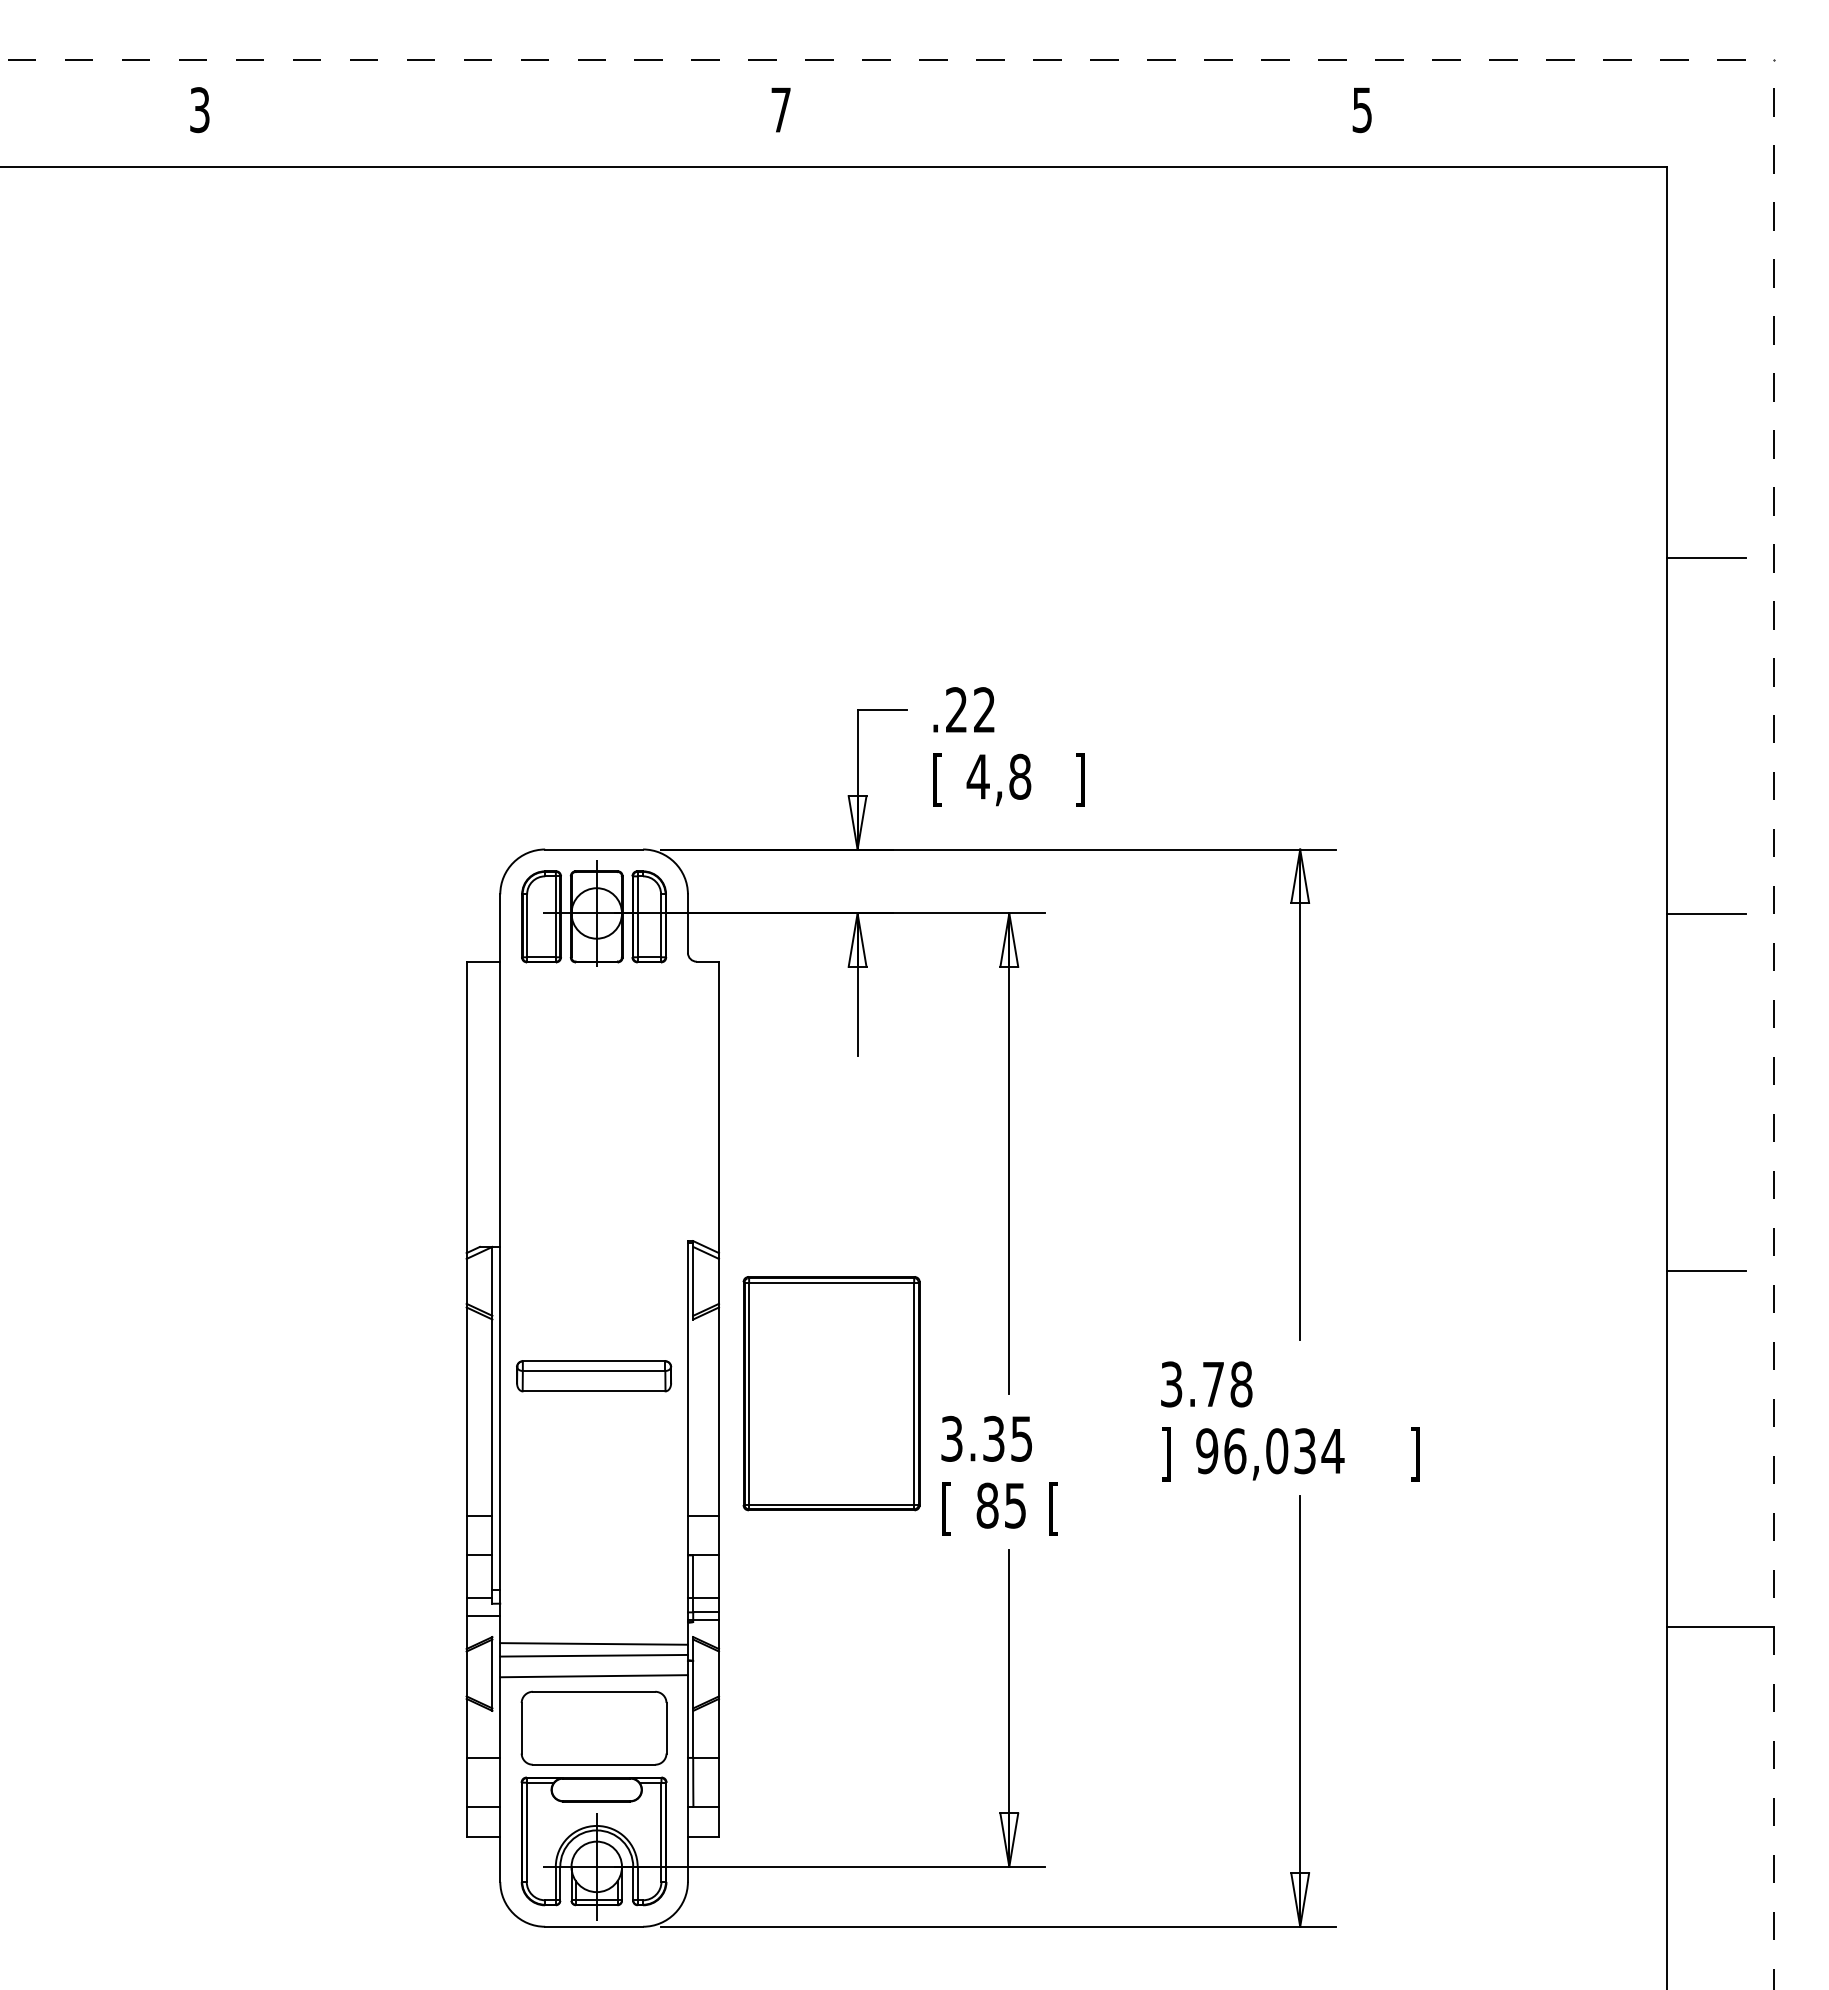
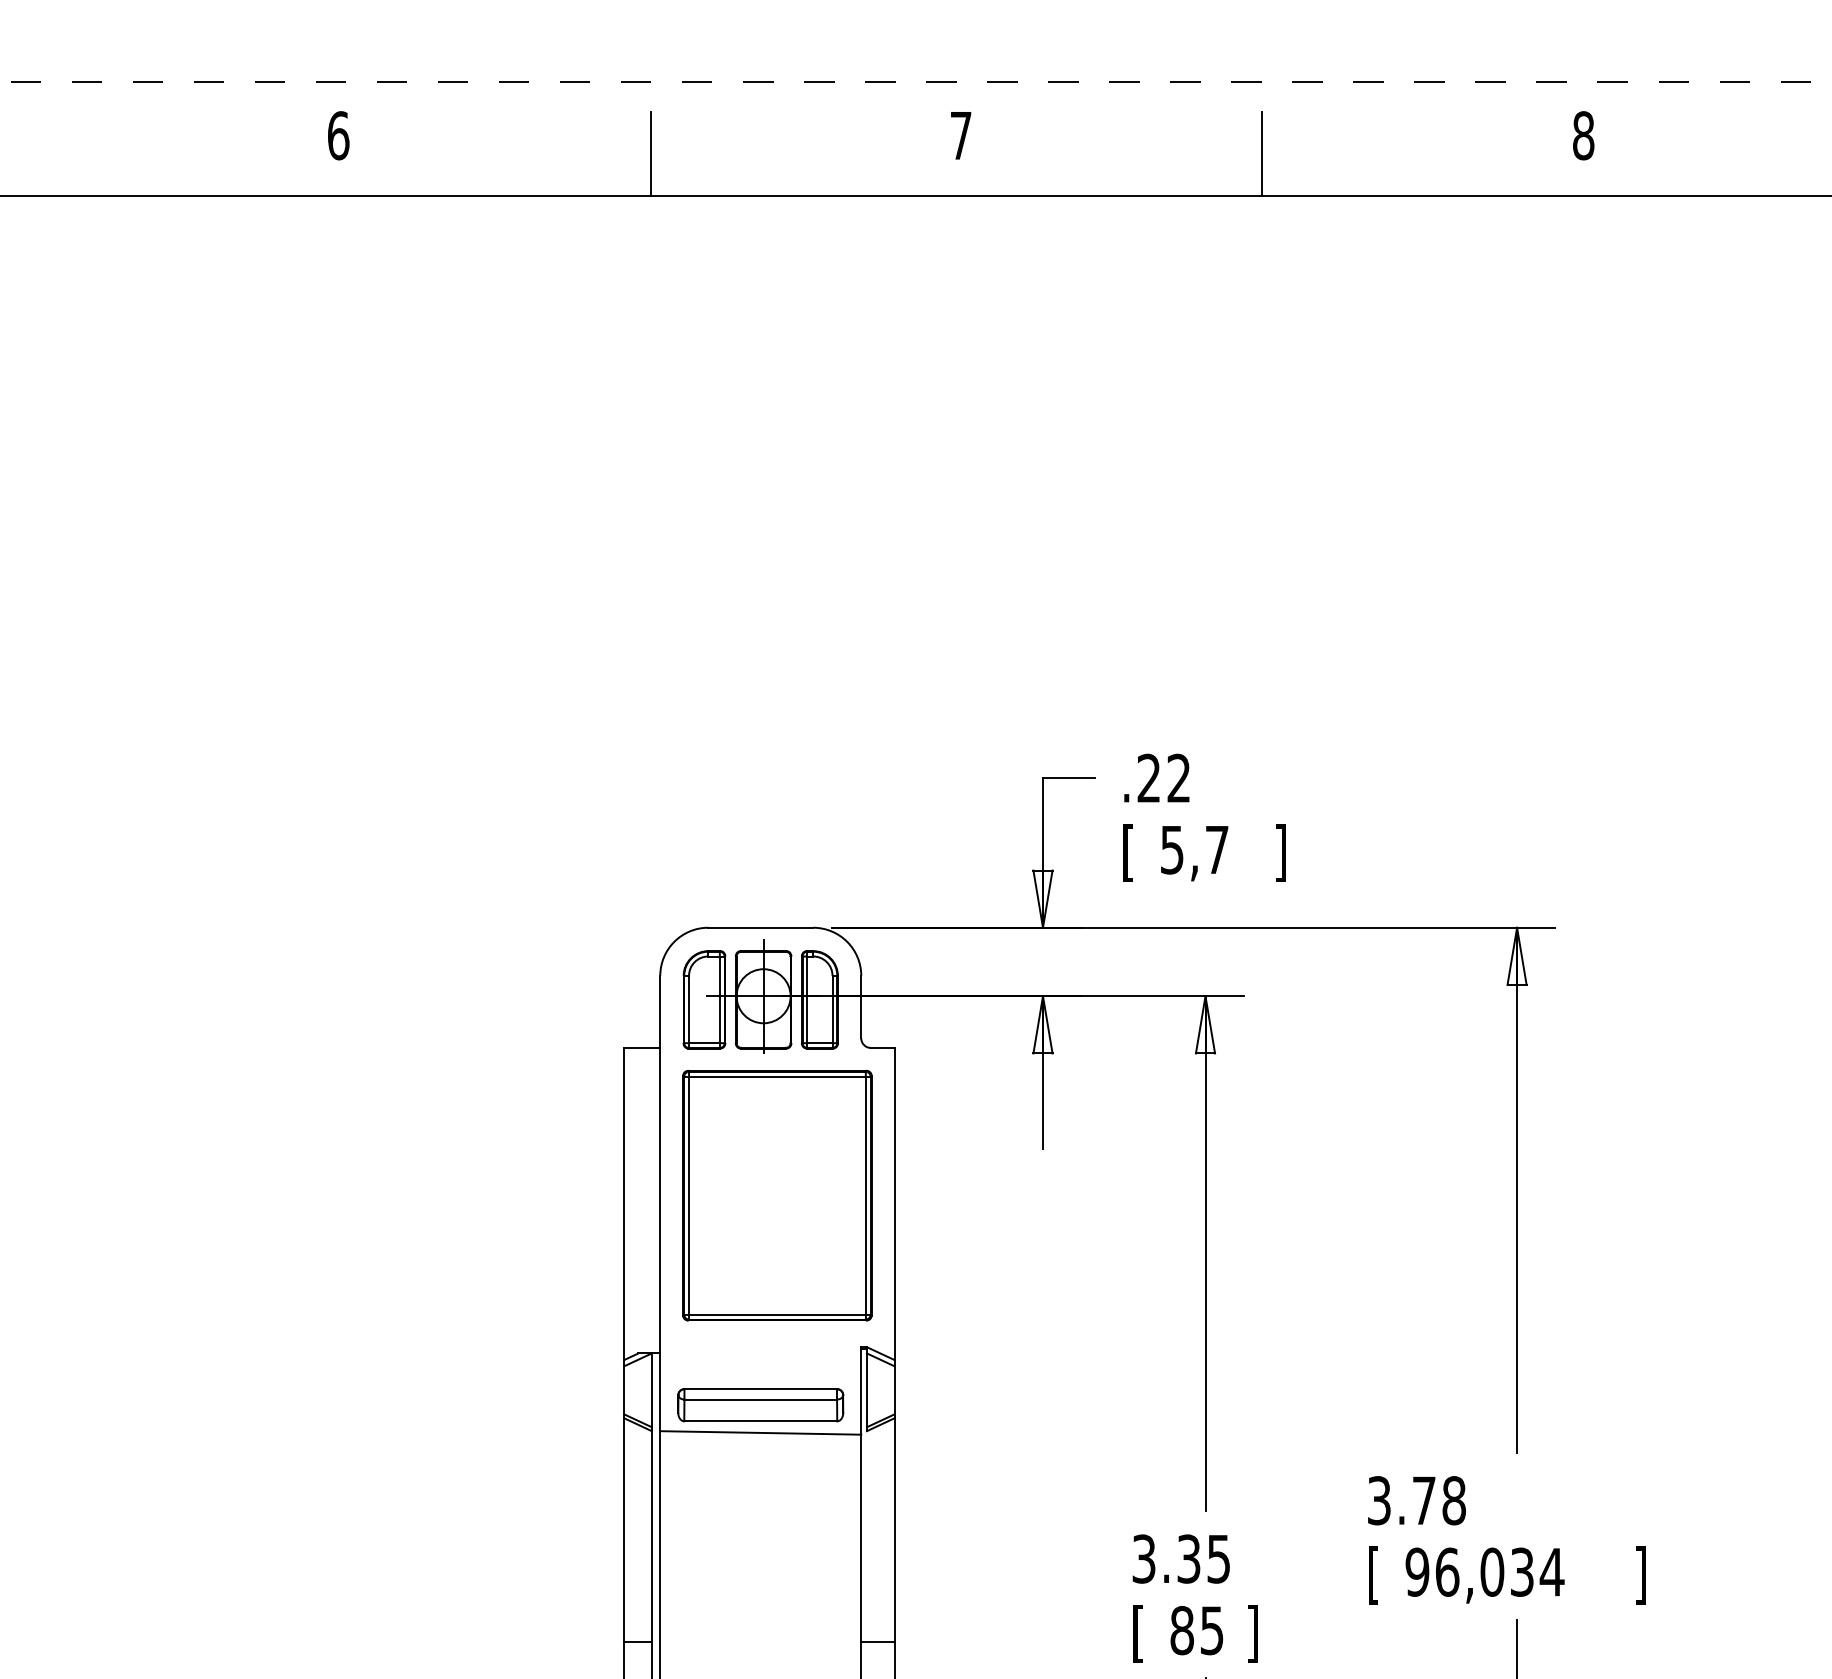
text: (200, 110) -> (339, 136), 3 -> 6
text: (1362, 110) -> (1583, 136), 5 -> 8
line: (492, 127) -> (651, 154), added
line: (1061, 127) -> (1261, 154), added
text: (998, 776) -> (1193, 849), 4,8 -> 5,7
line: (593, 1320) -> (760, 1432), added
part: (594, 1376) -> (761, 1405), moved
part: (831, 1393) -> (777, 1195), moved
text: (1166, 1453) -> (1373, 1574), ] -> [
text: (1053, 1508) -> (1252, 1633), [ -> ]

